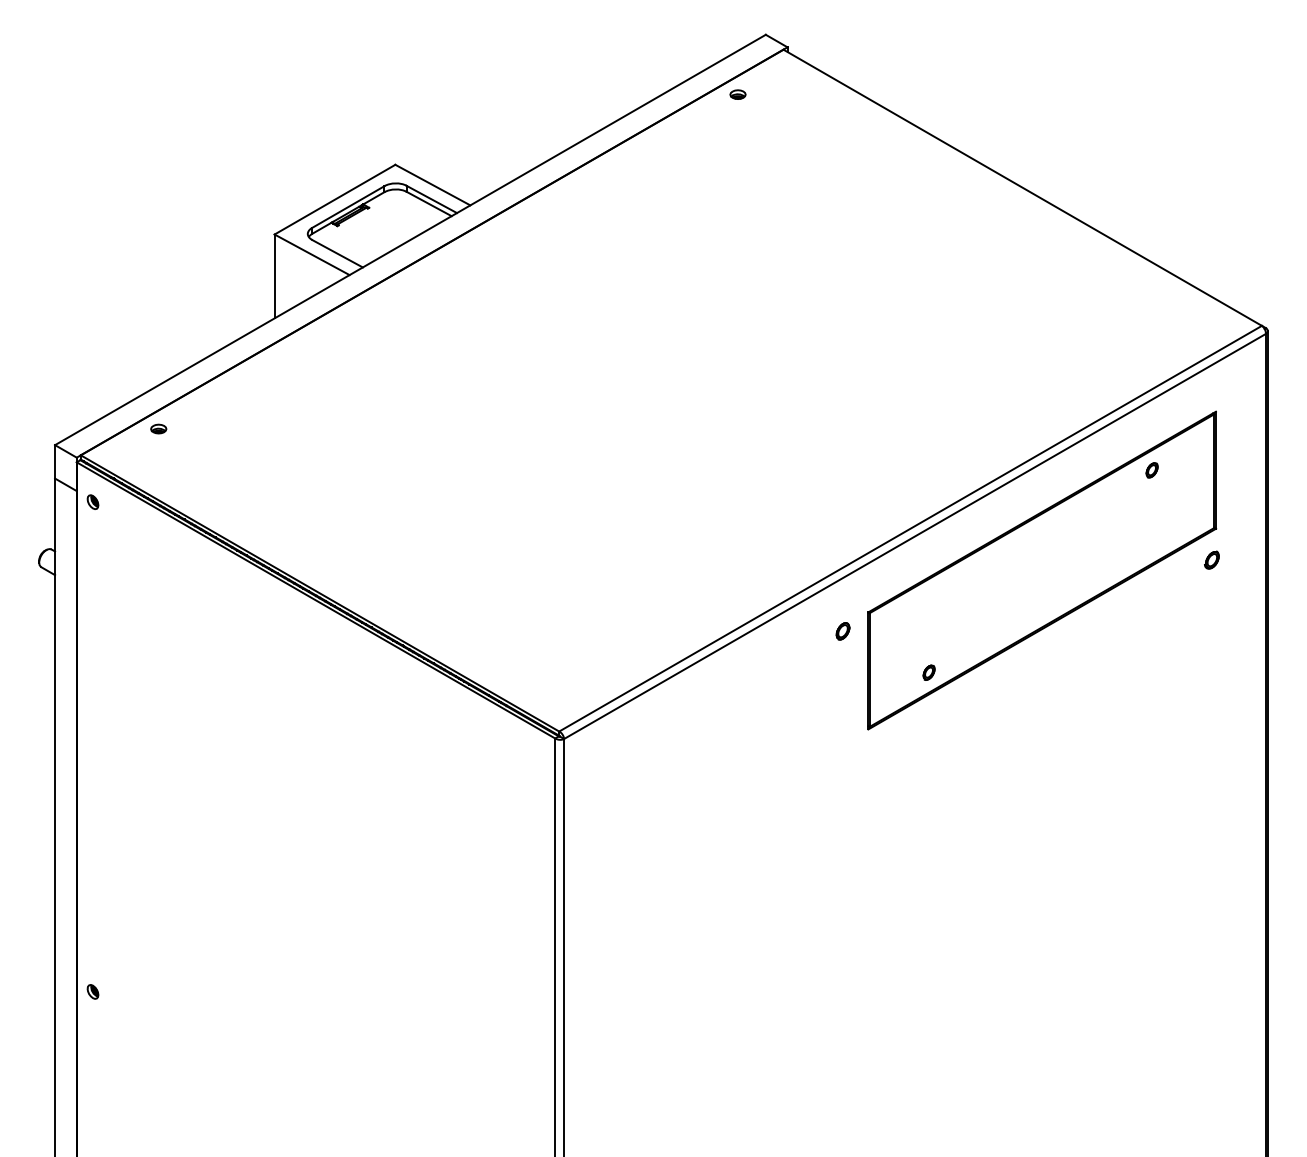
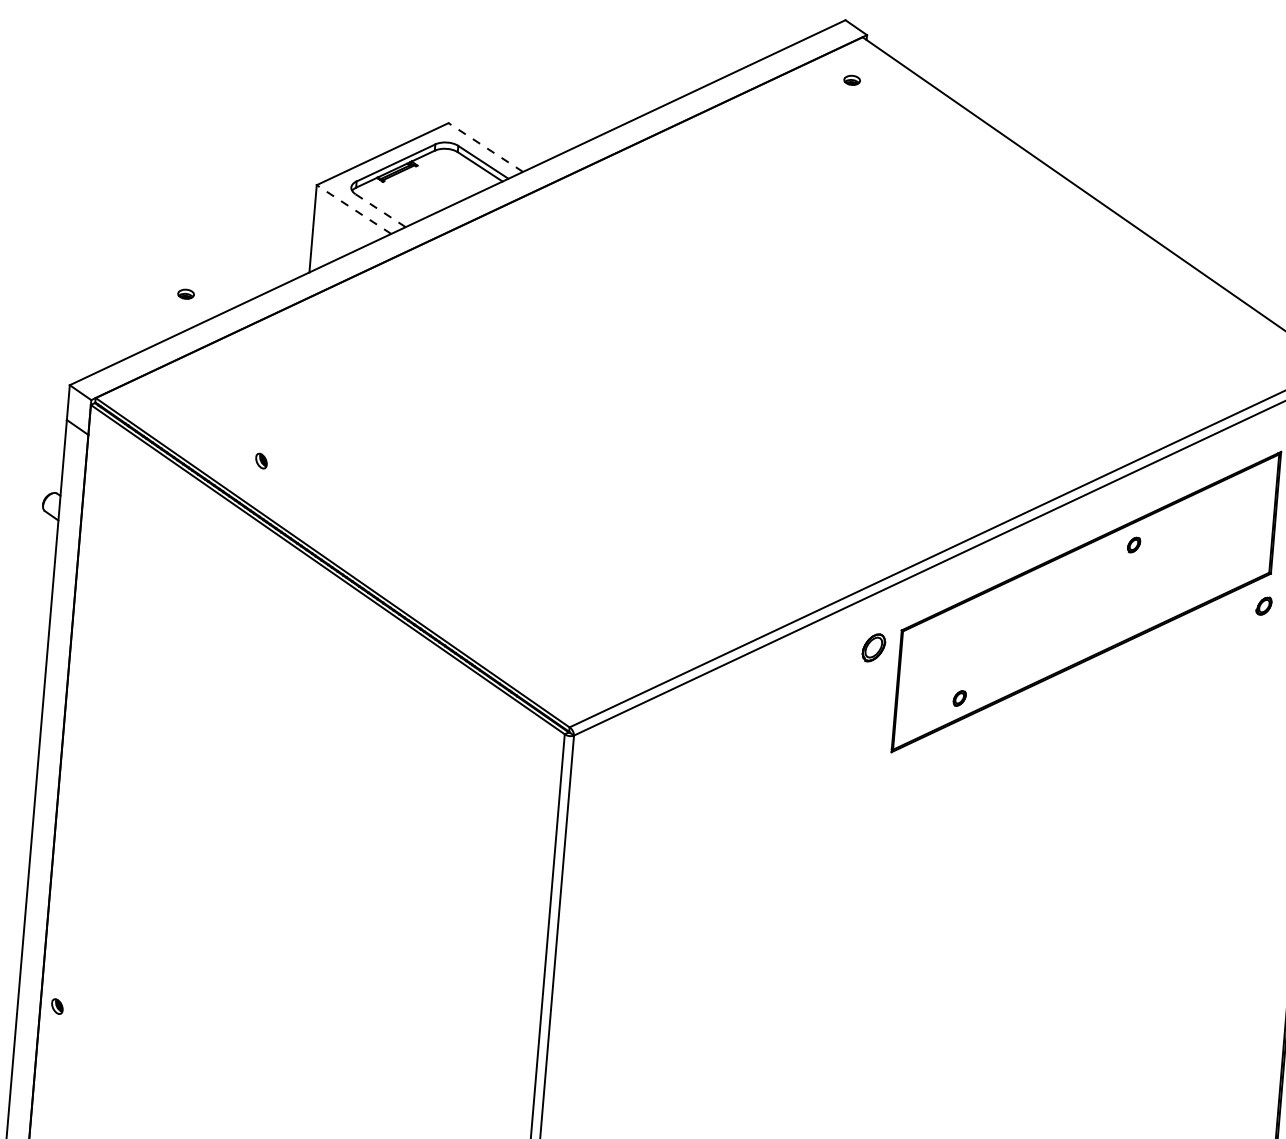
part: (737, 94) -> (851, 80), moved
line: (432, 185) -> (485, 147), solid -> dashed
line: (337, 253) -> (380, 210), solid -> dashed
line: (312, 254) -> (354, 209), solid -> dashed
part: (158, 428) -> (185, 293), moved
part: (1151, 470) -> (1133, 545), moved
part: (92, 501) -> (261, 460), moved
part: (842, 631) -> (873, 648), size x1.6
part: (92, 991) -> (56, 1006), moved

